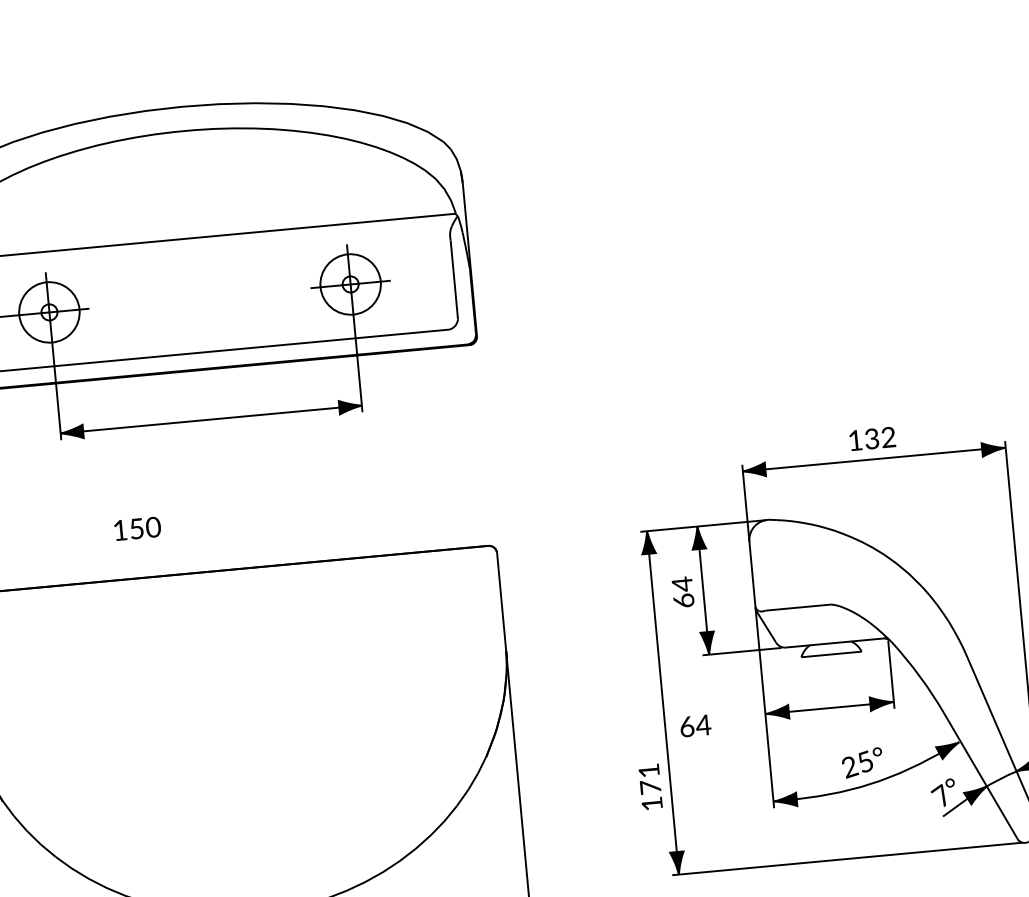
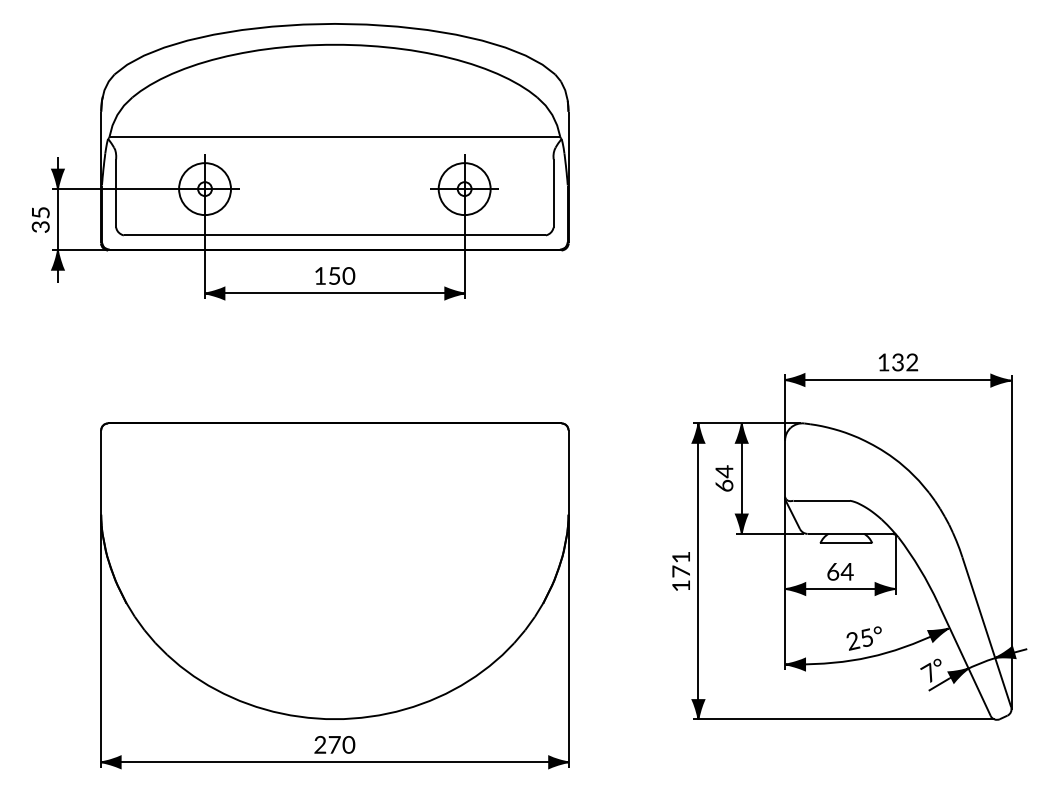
text: (137, 528) -> (335, 275), moved
text: (695, 725) -> (840, 571), moved
text: (649, 787) -> (680, 571), moved

